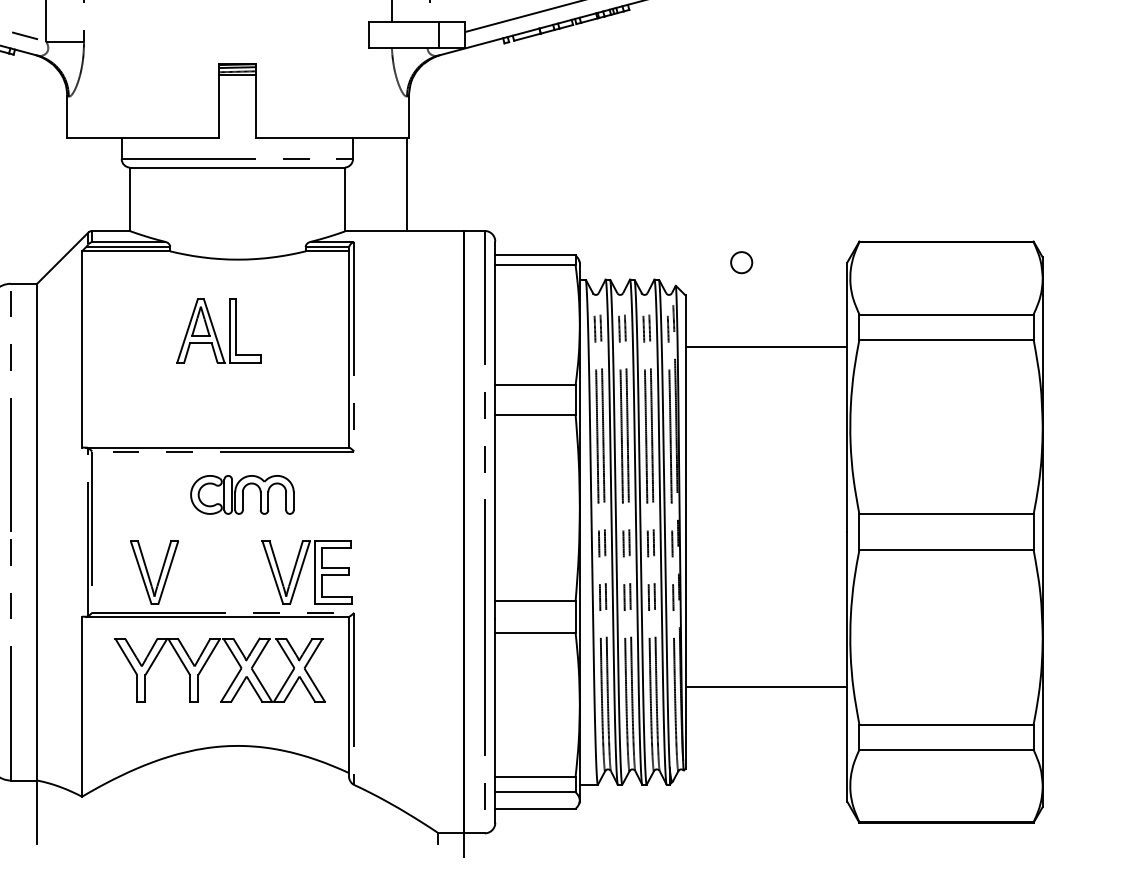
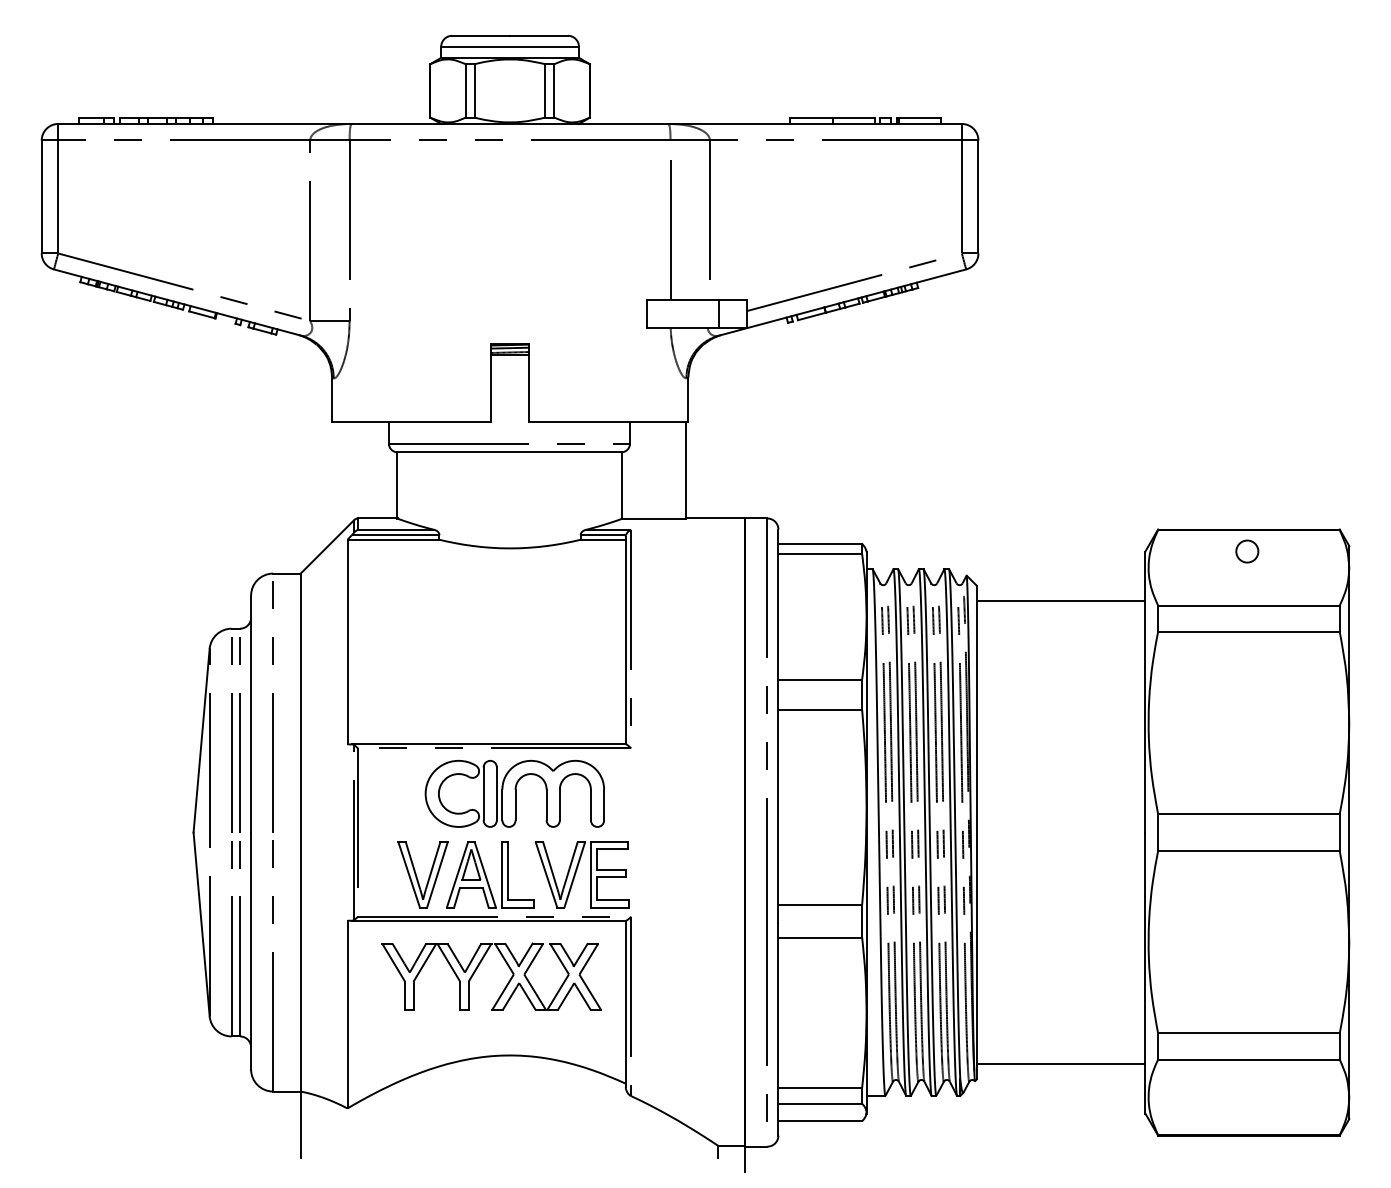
circle: (741, 262) -> (1247, 551), moved
part: (219, 330) -> (490, 874), moved
line: (765, 347) -> (1060, 601), moved
part: (242, 494) -> (514, 793), size x1.67
line: (765, 687) -> (1060, 1064), moved

